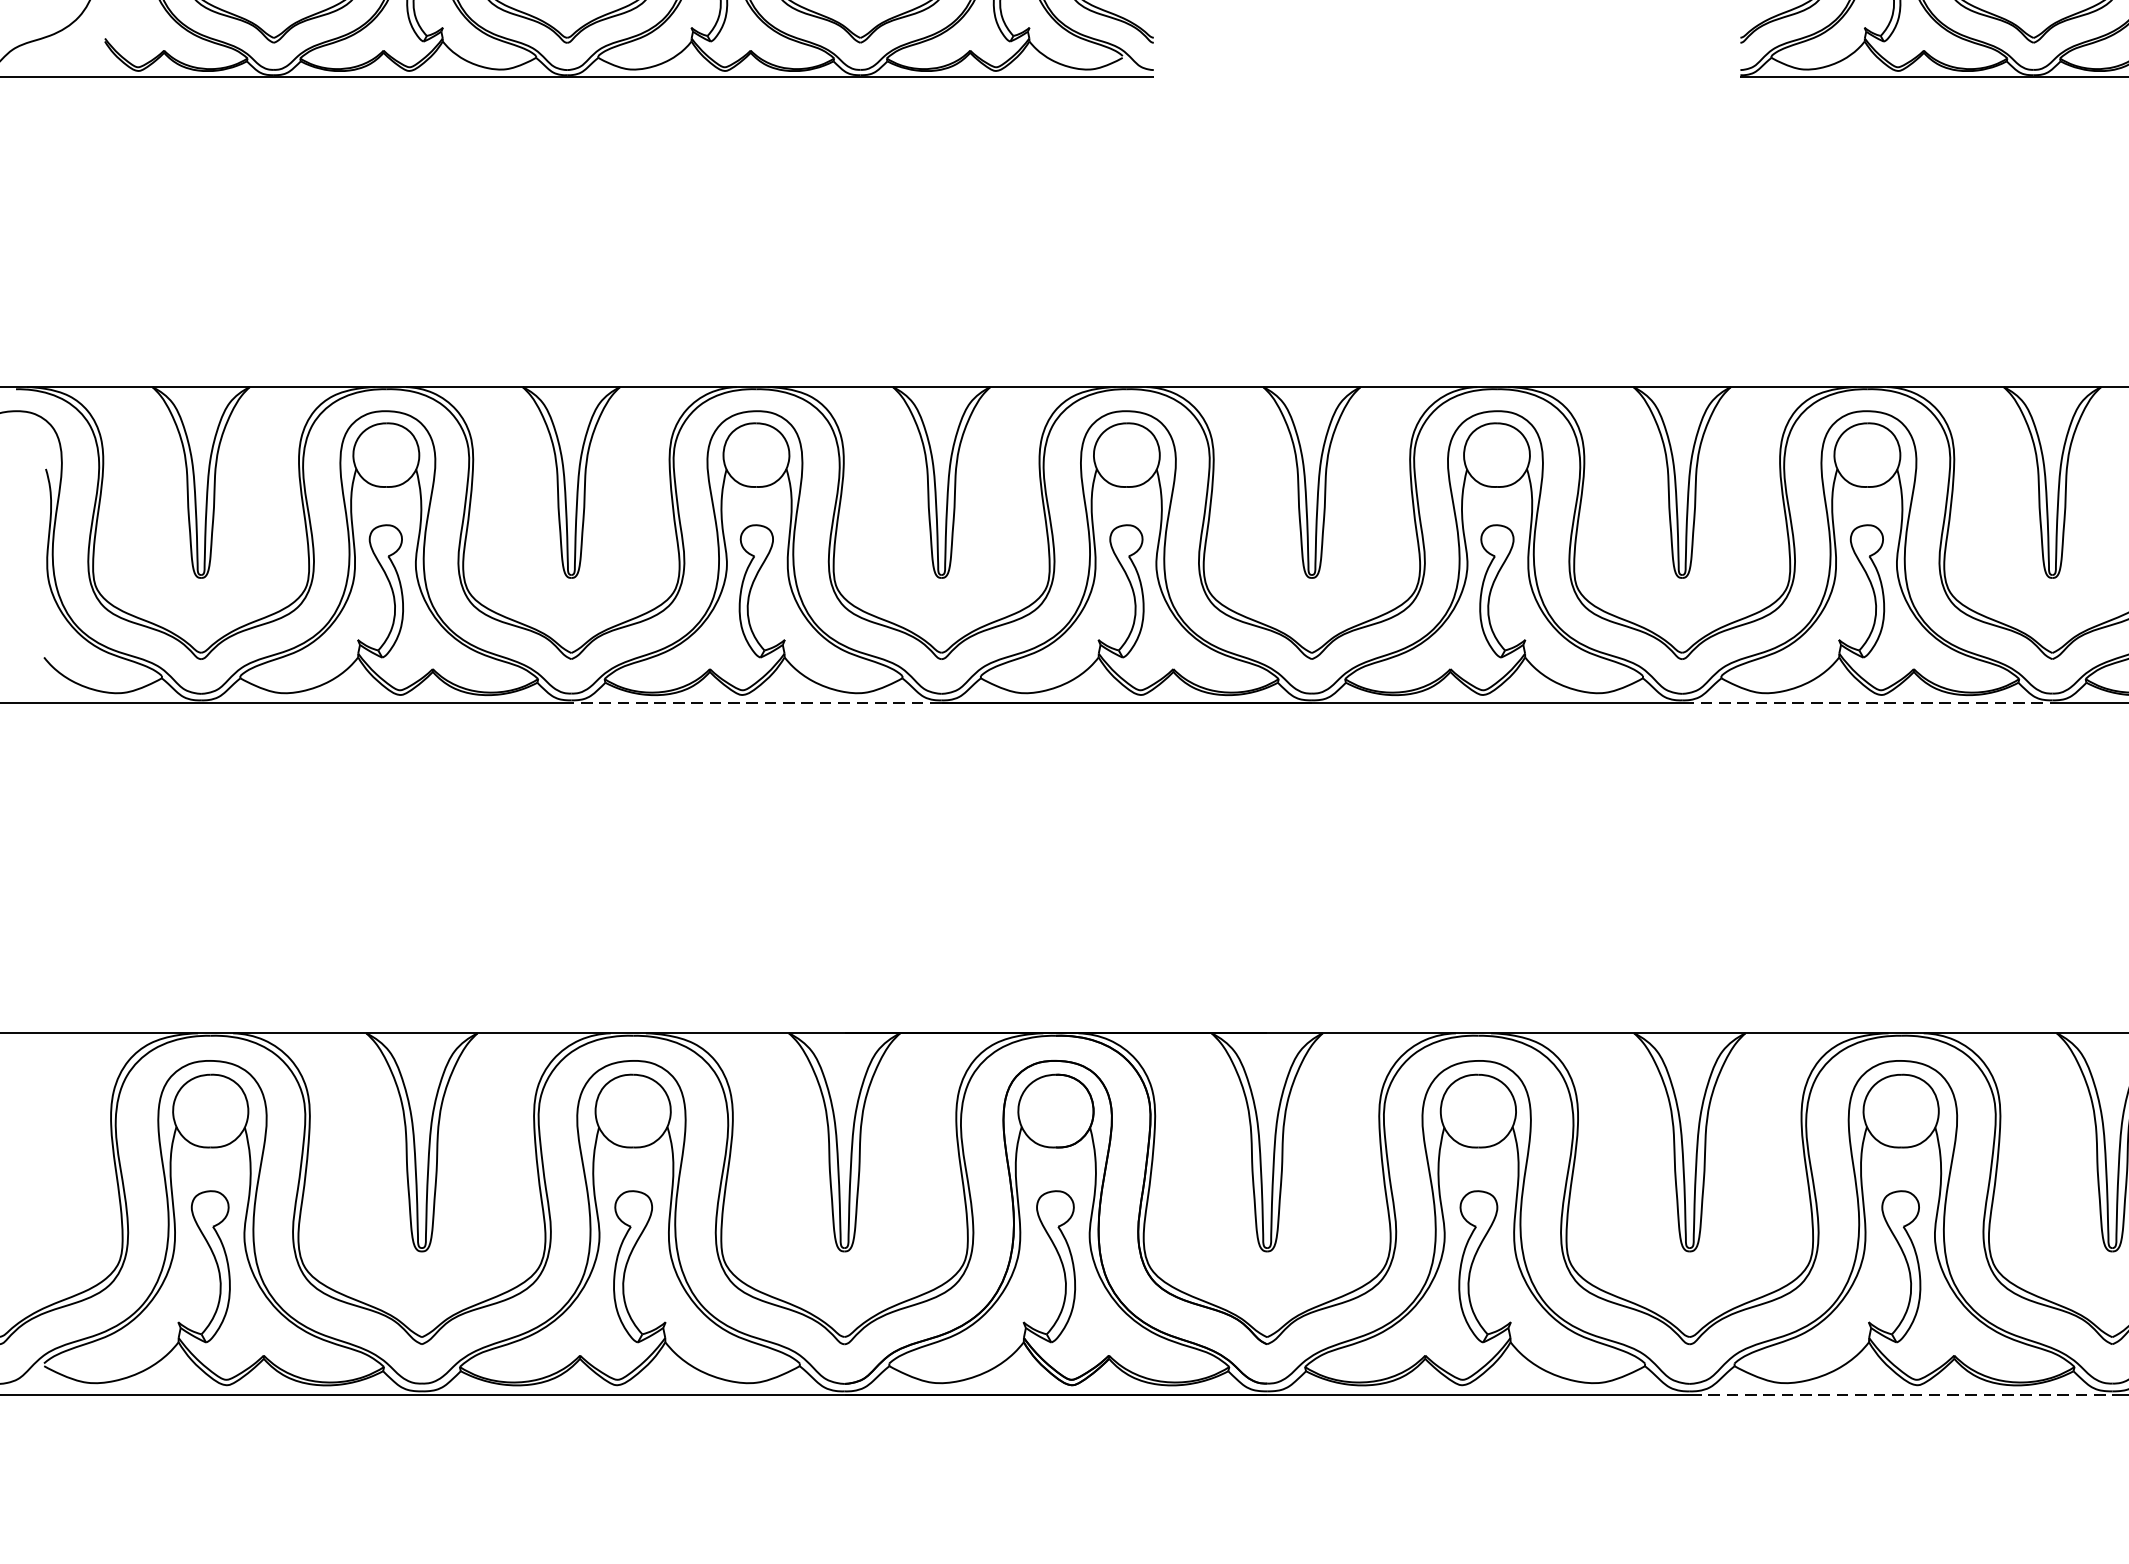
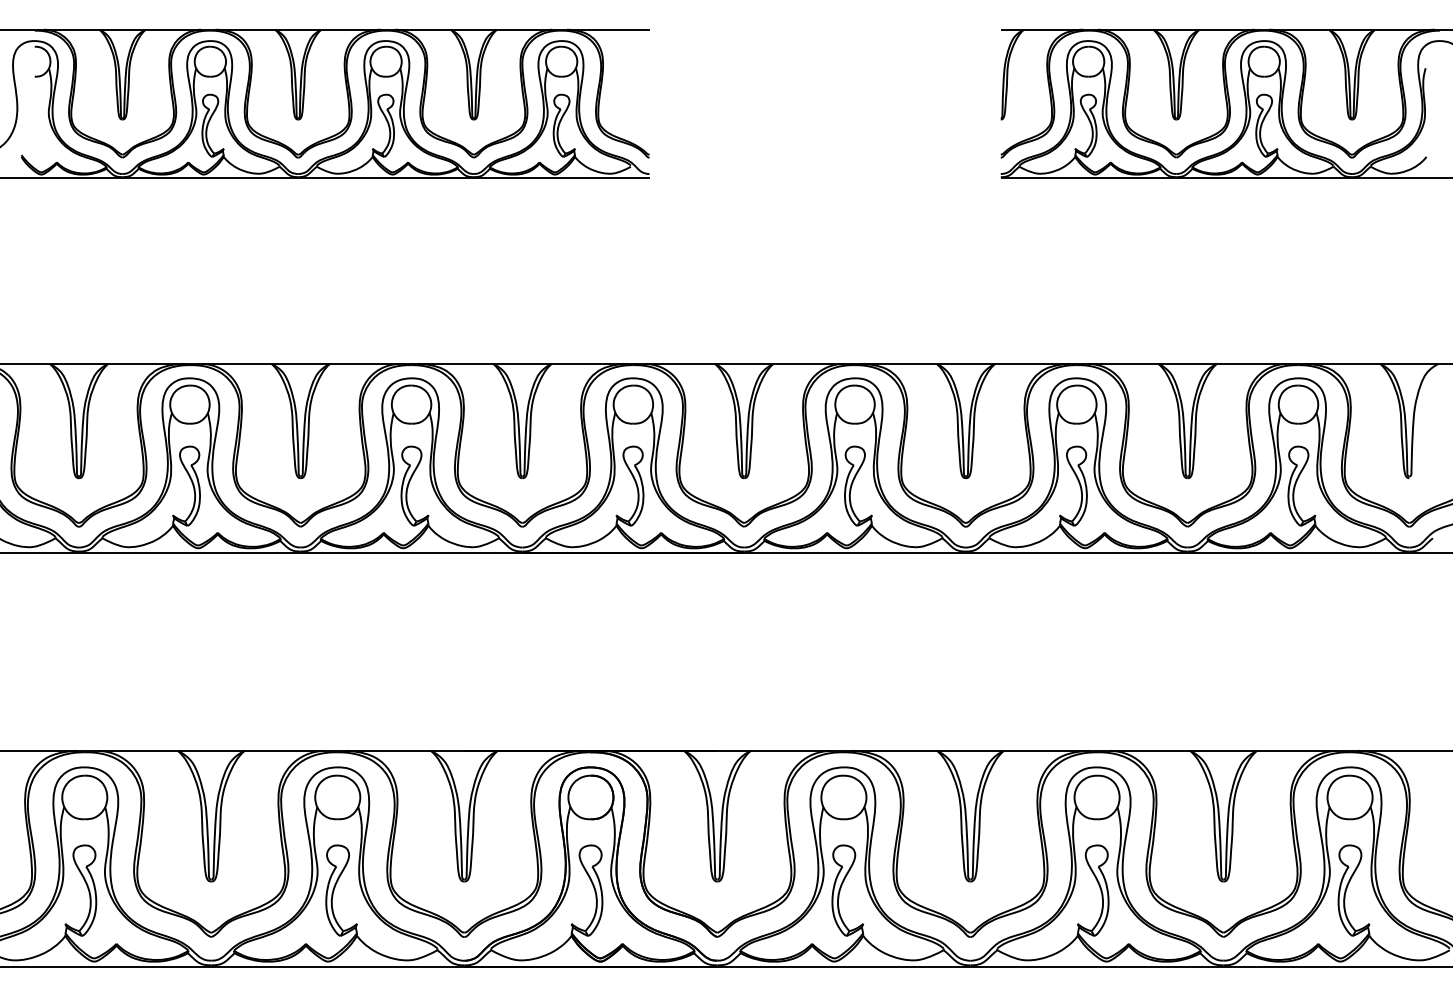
line: (756, 703) -> (411, 553), dashed -> solid
line: (1866, 703) -> (1076, 553), dashed -> solid
line: (1901, 1395) -> (1097, 967), dashed -> solid

